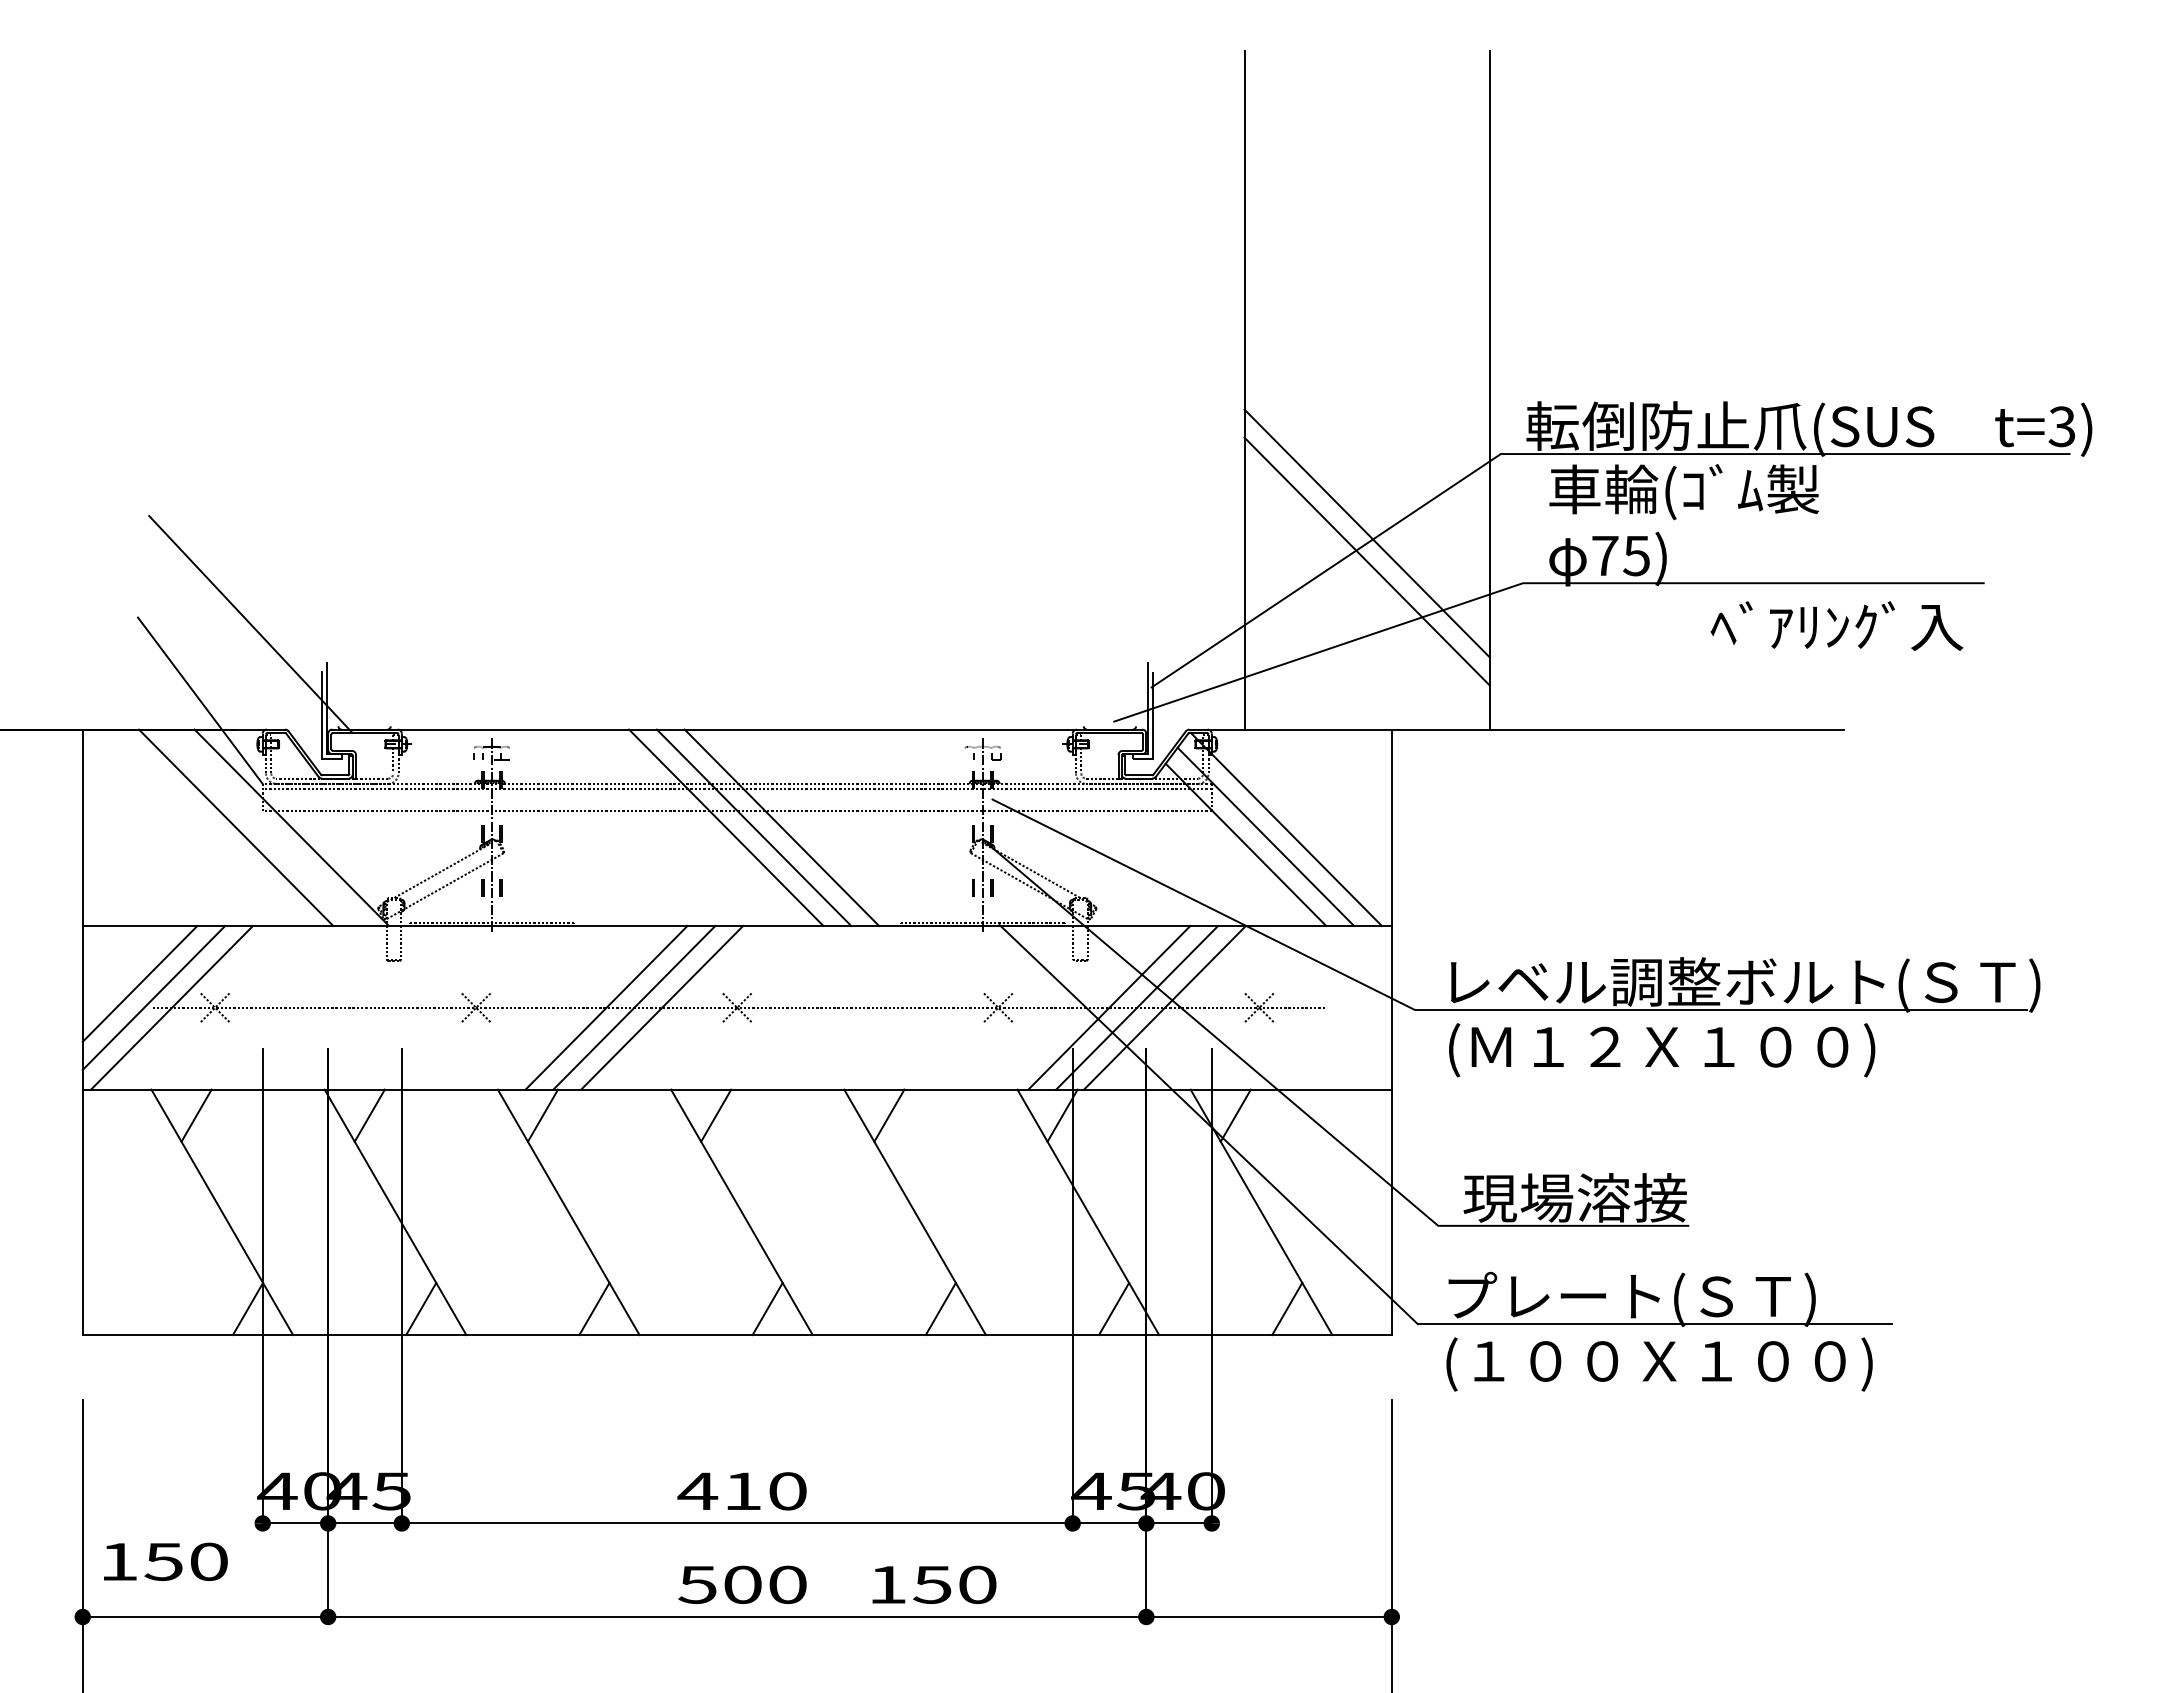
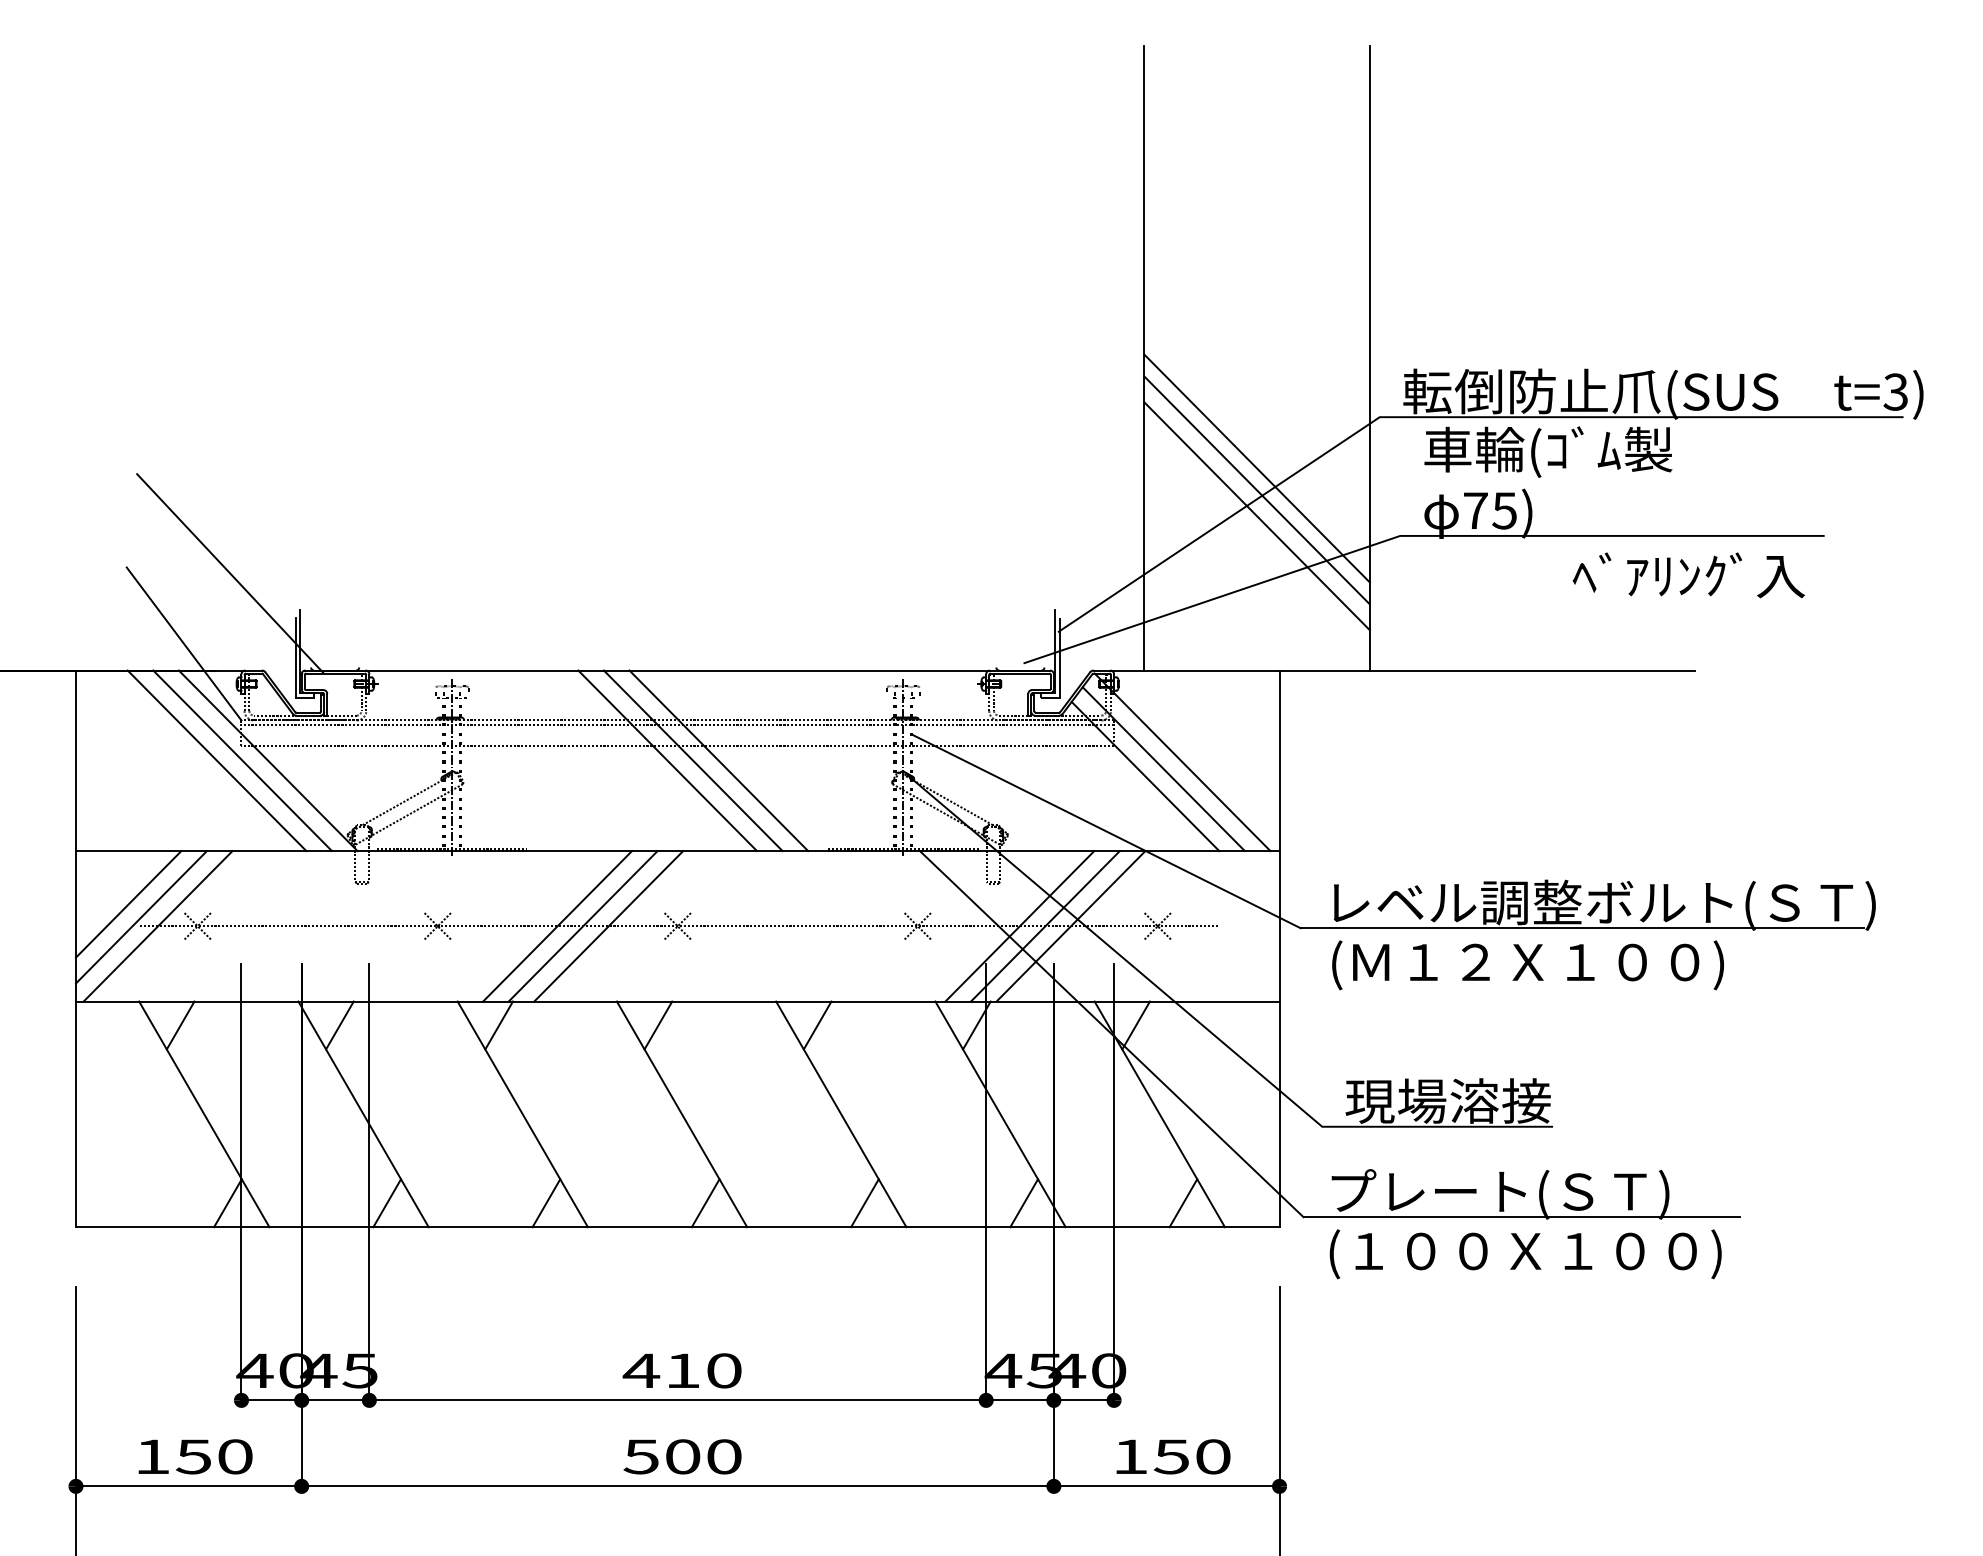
line: (1366, 509) -> (1256, 468), added
line: (263, 827) -> (242, 760), added
text: (165, 1561) -> (195, 1456), moved
text: (934, 1584) -> (1173, 1456), moved

